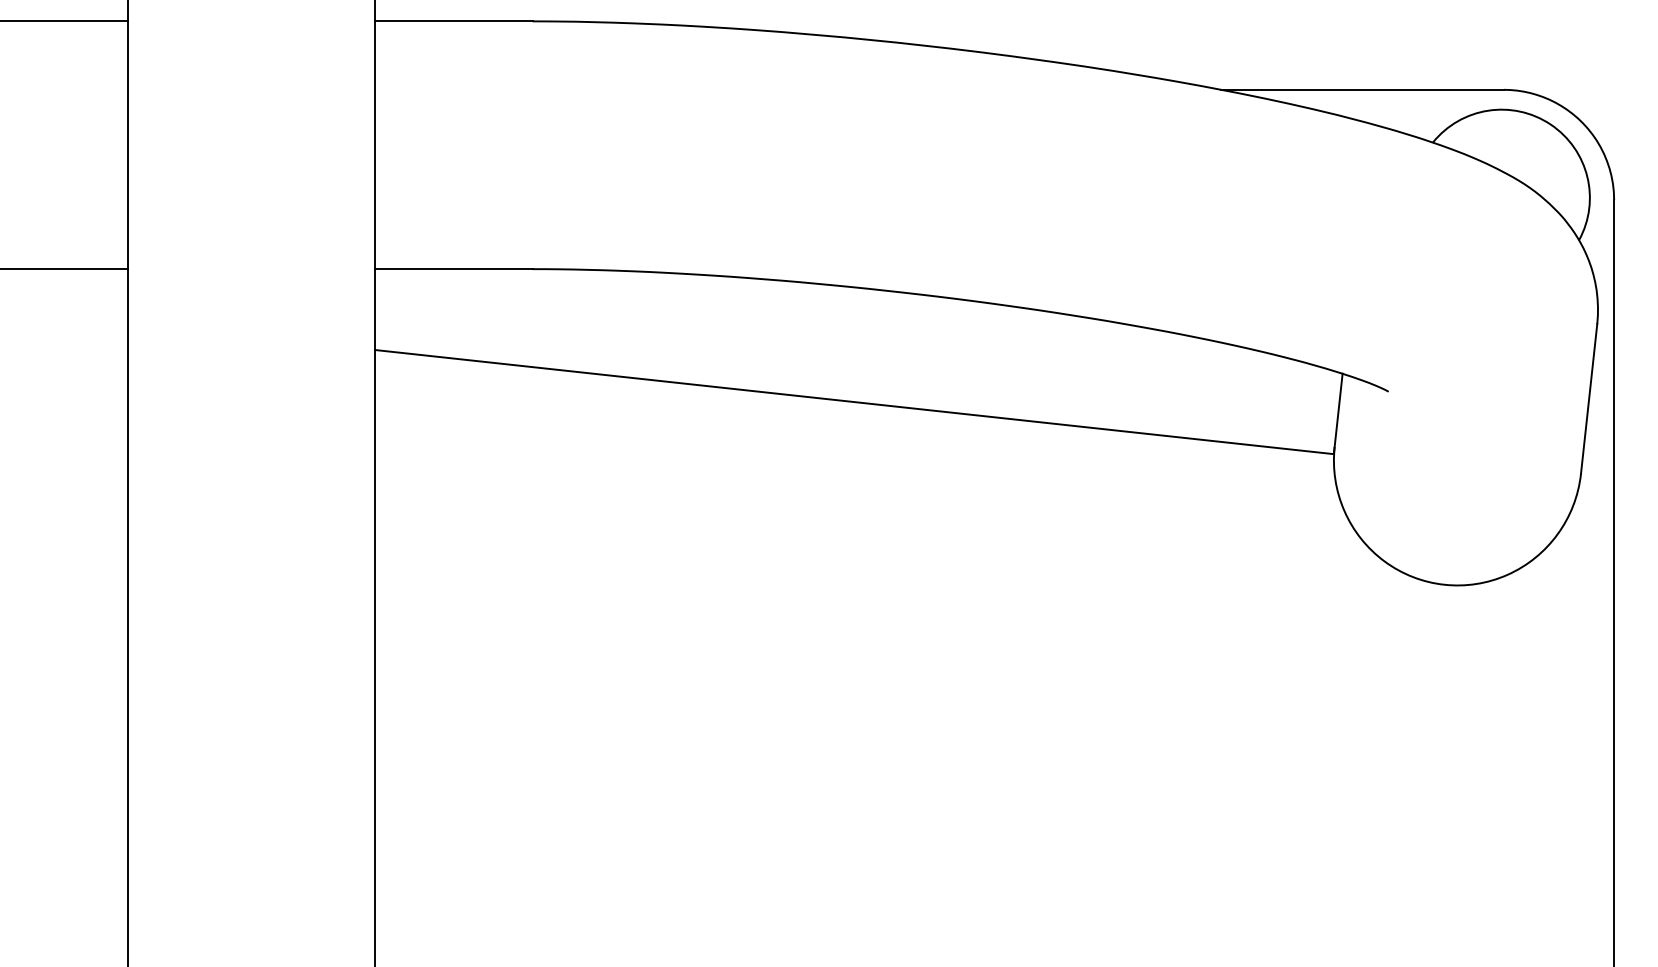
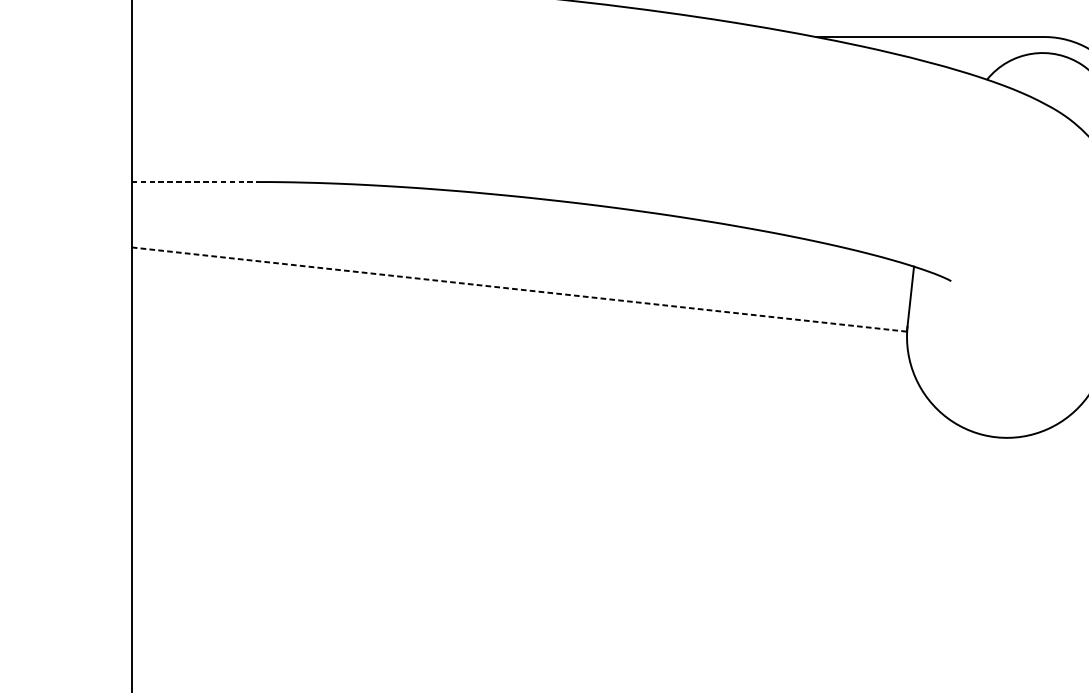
line: (454, 269) -> (195, 182), solid -> dashed
line: (855, 402) -> (520, 289), solid -> dashed

